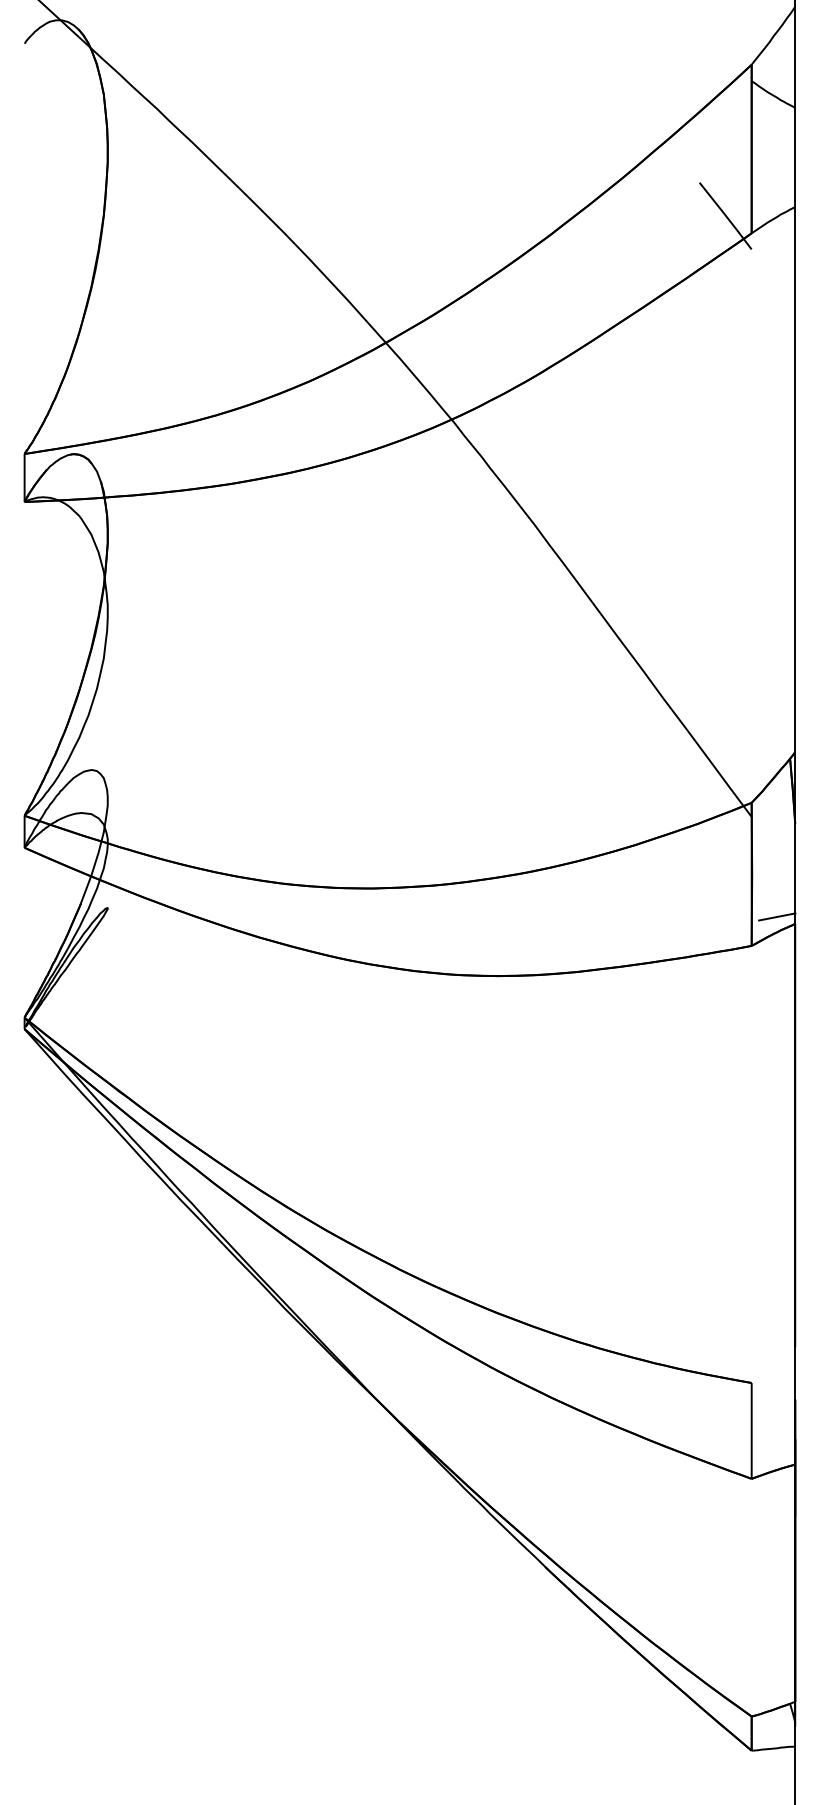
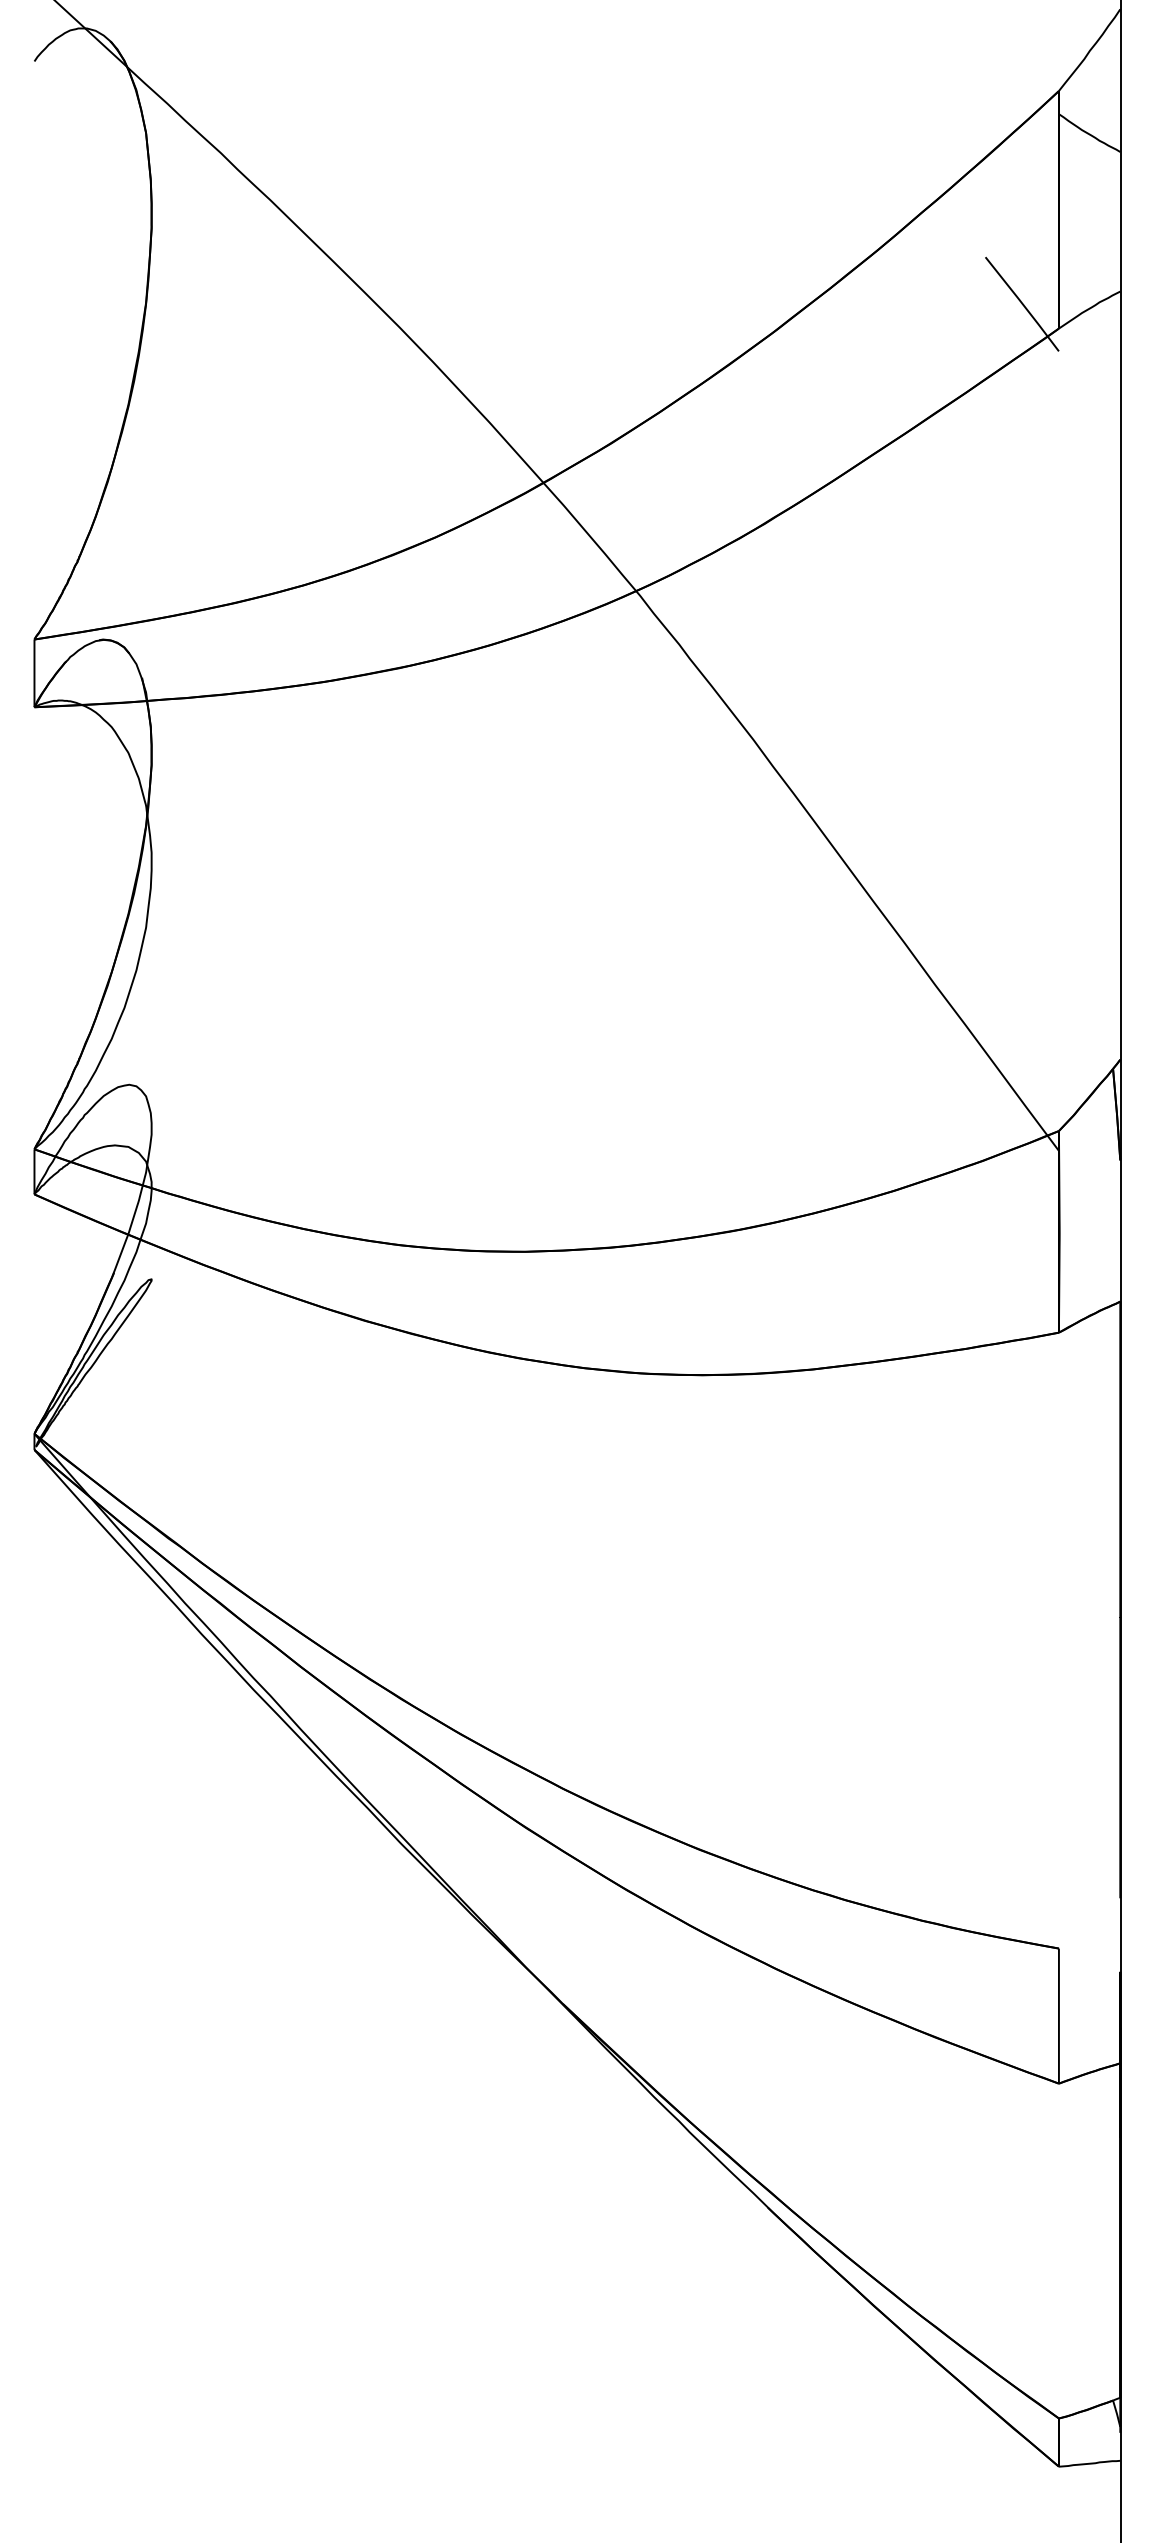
line: (776, 916) -> (1094, 1291), removed

